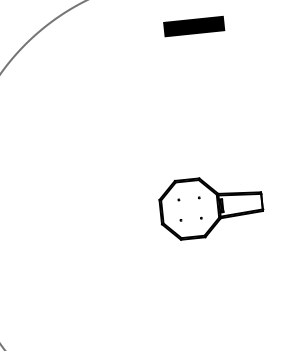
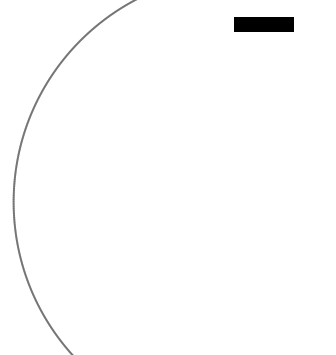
part: (211, 206) -> (263, 201), removed

